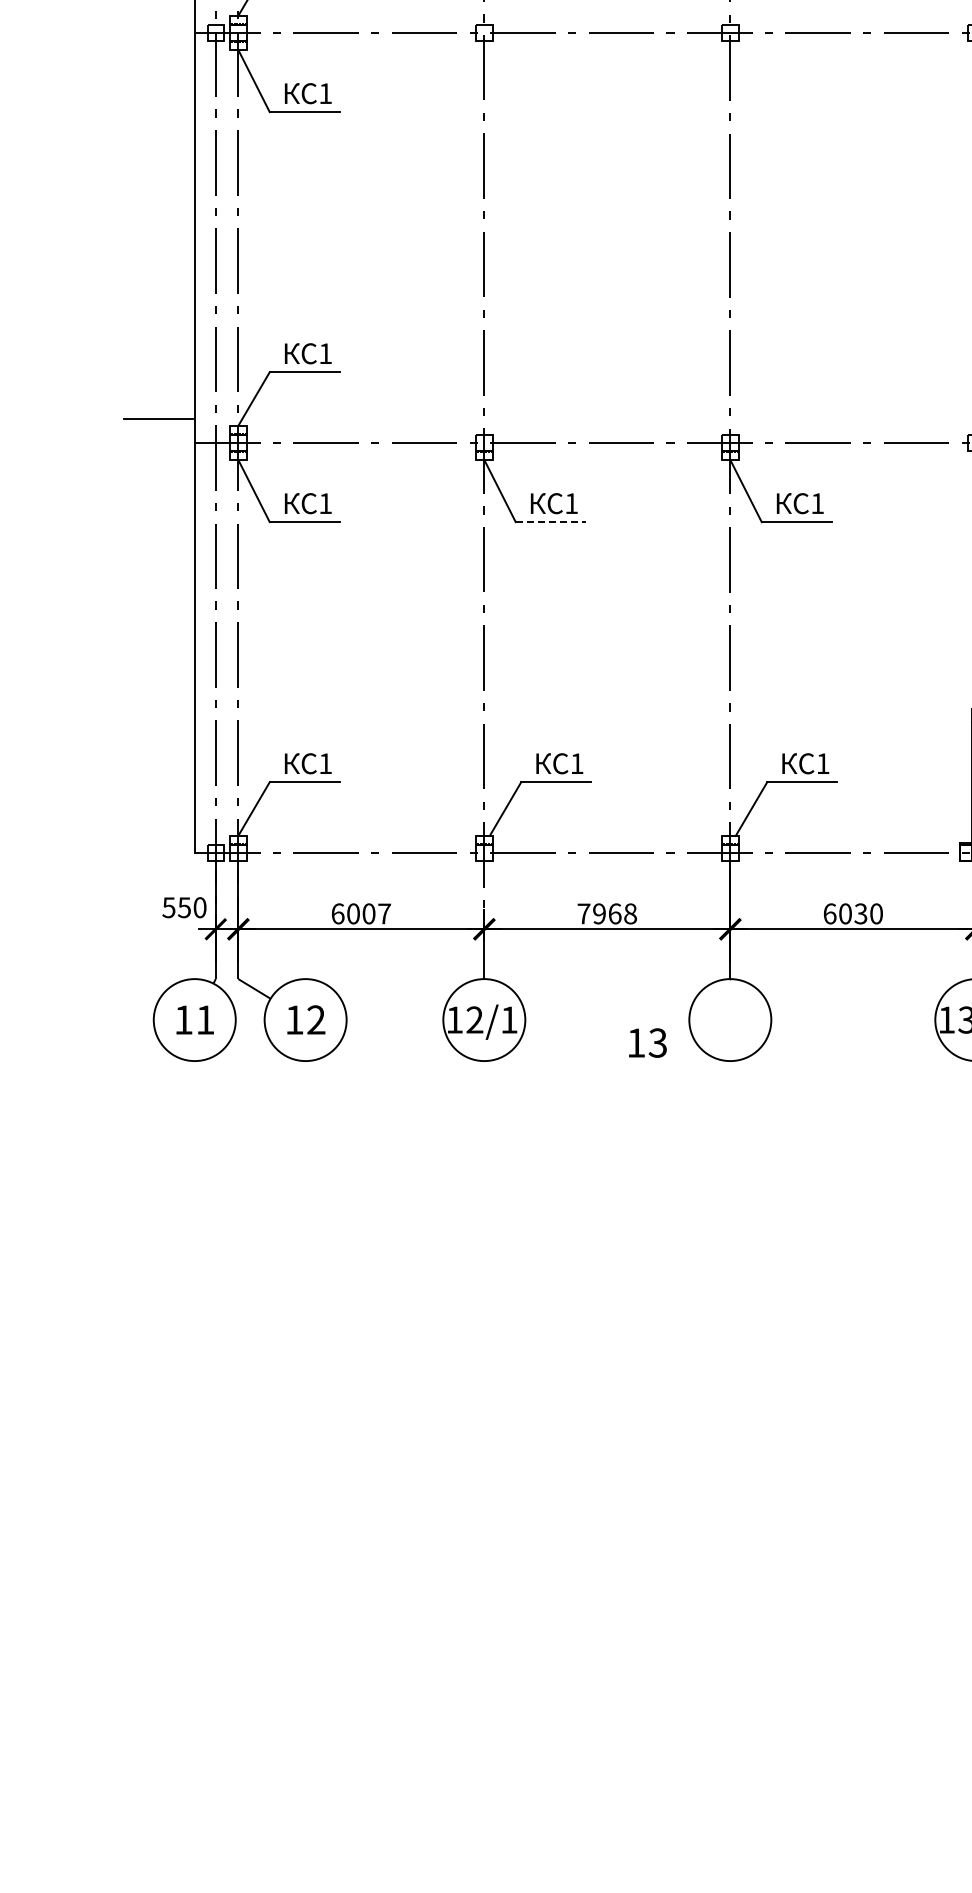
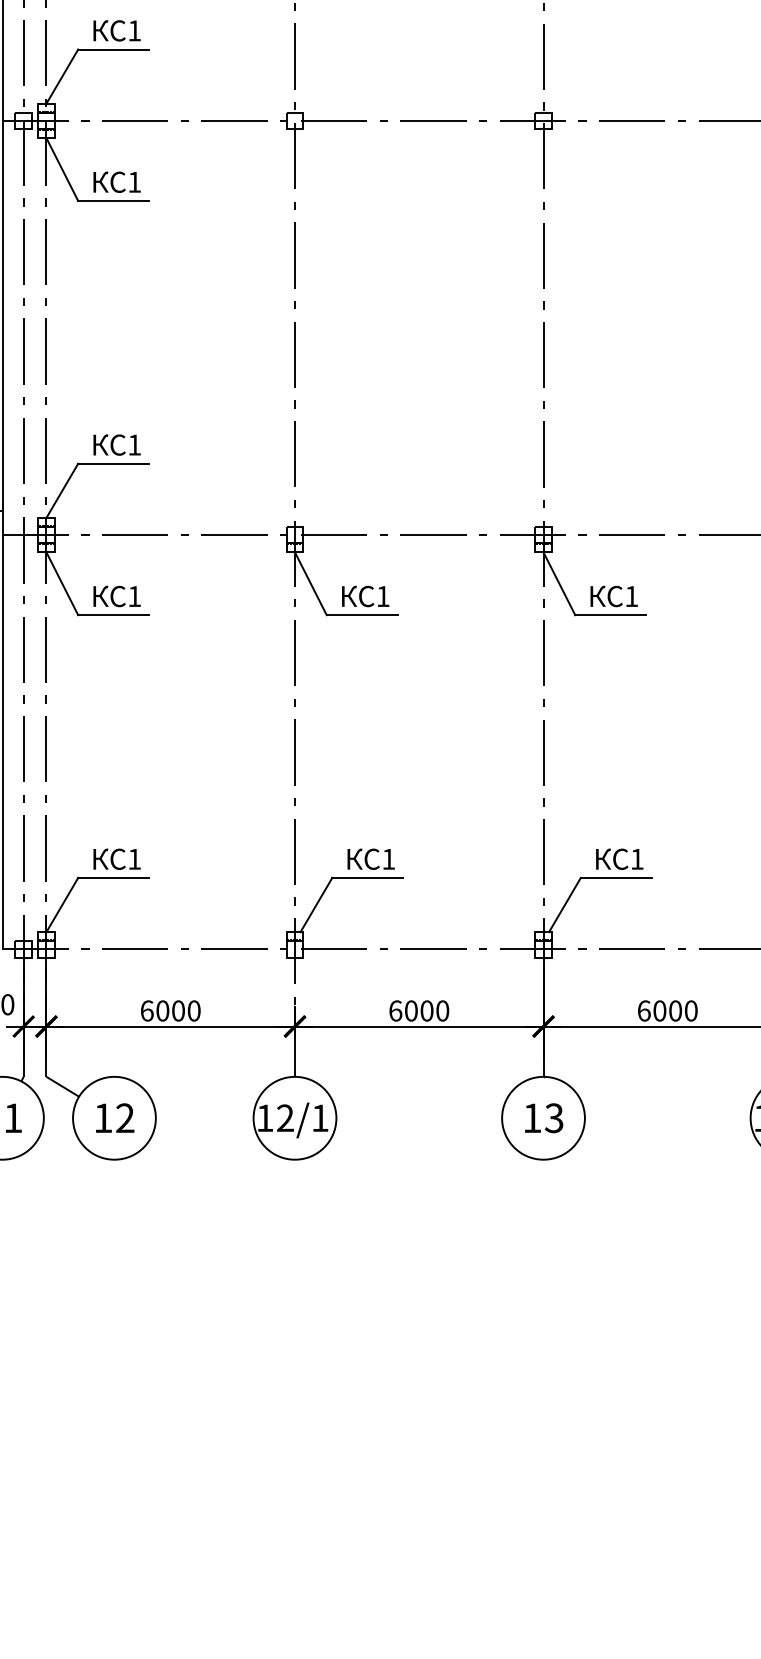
line: (551, 522) -> (362, 615), dashed -> solid
text: (384, 913) -> (194, 1010), 6007 -> 6000
text: (606, 913) -> (418, 1010), 7968 -> 6000
text: (860, 913) -> (675, 1010), 6030 -> 6000
text: (647, 1042) -> (543, 1117), moved

